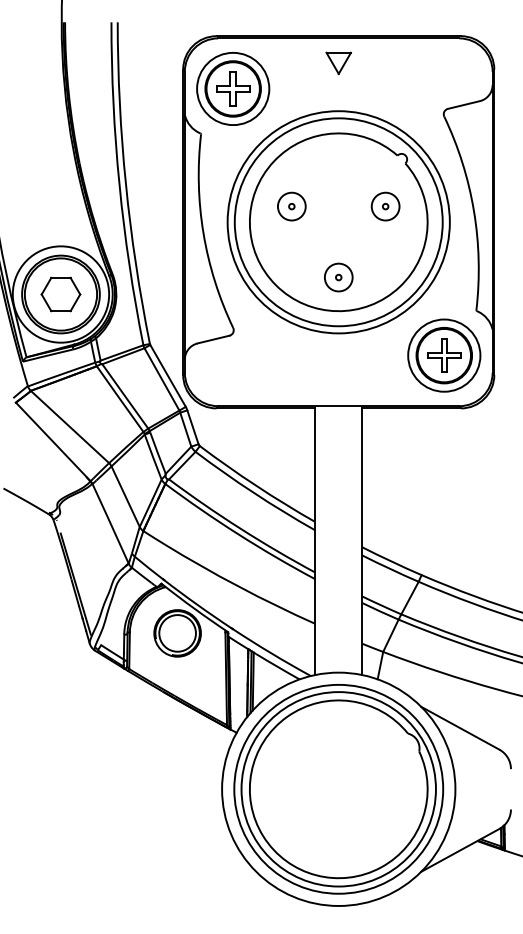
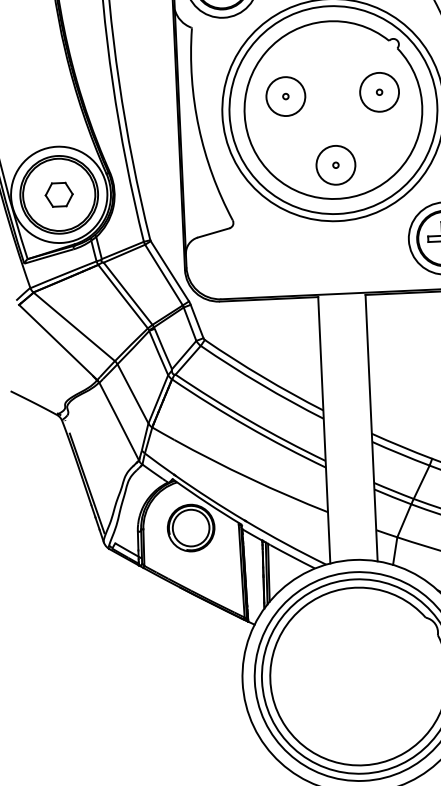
circle: (291, 206) -> (285, 96), size x1.4
circle: (385, 206) -> (379, 92), size x1.4
circle: (338, 277) -> (335, 165), size x1.4
part: (60, 294) -> (58, 194), size x0.7

